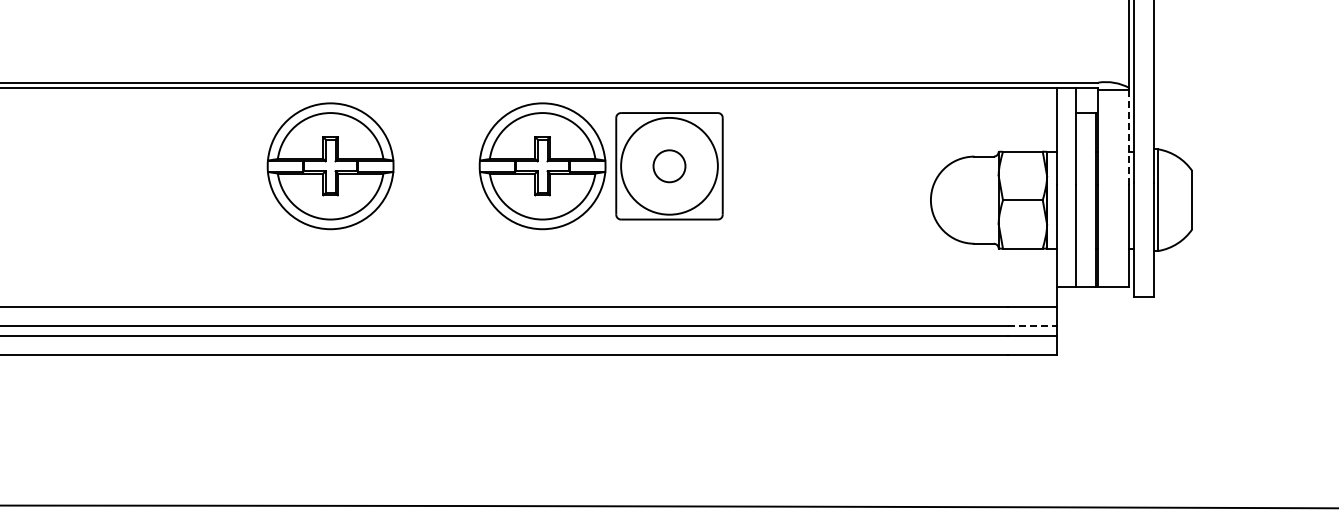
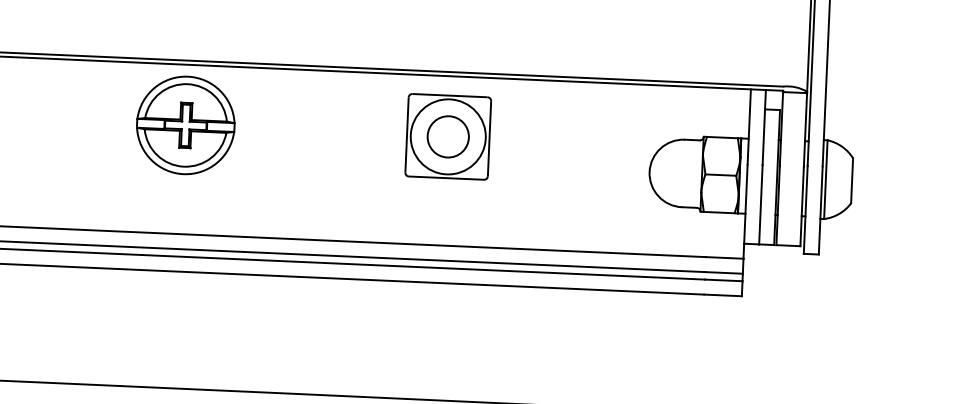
line: (1129, 137) -> (805, 130), dashed -> solid
circle: (669, 165) -> (448, 136), size x1.67
part: (542, 166) -> (349, 132), removed
line: (1033, 326) -> (724, 273), dashed -> solid

